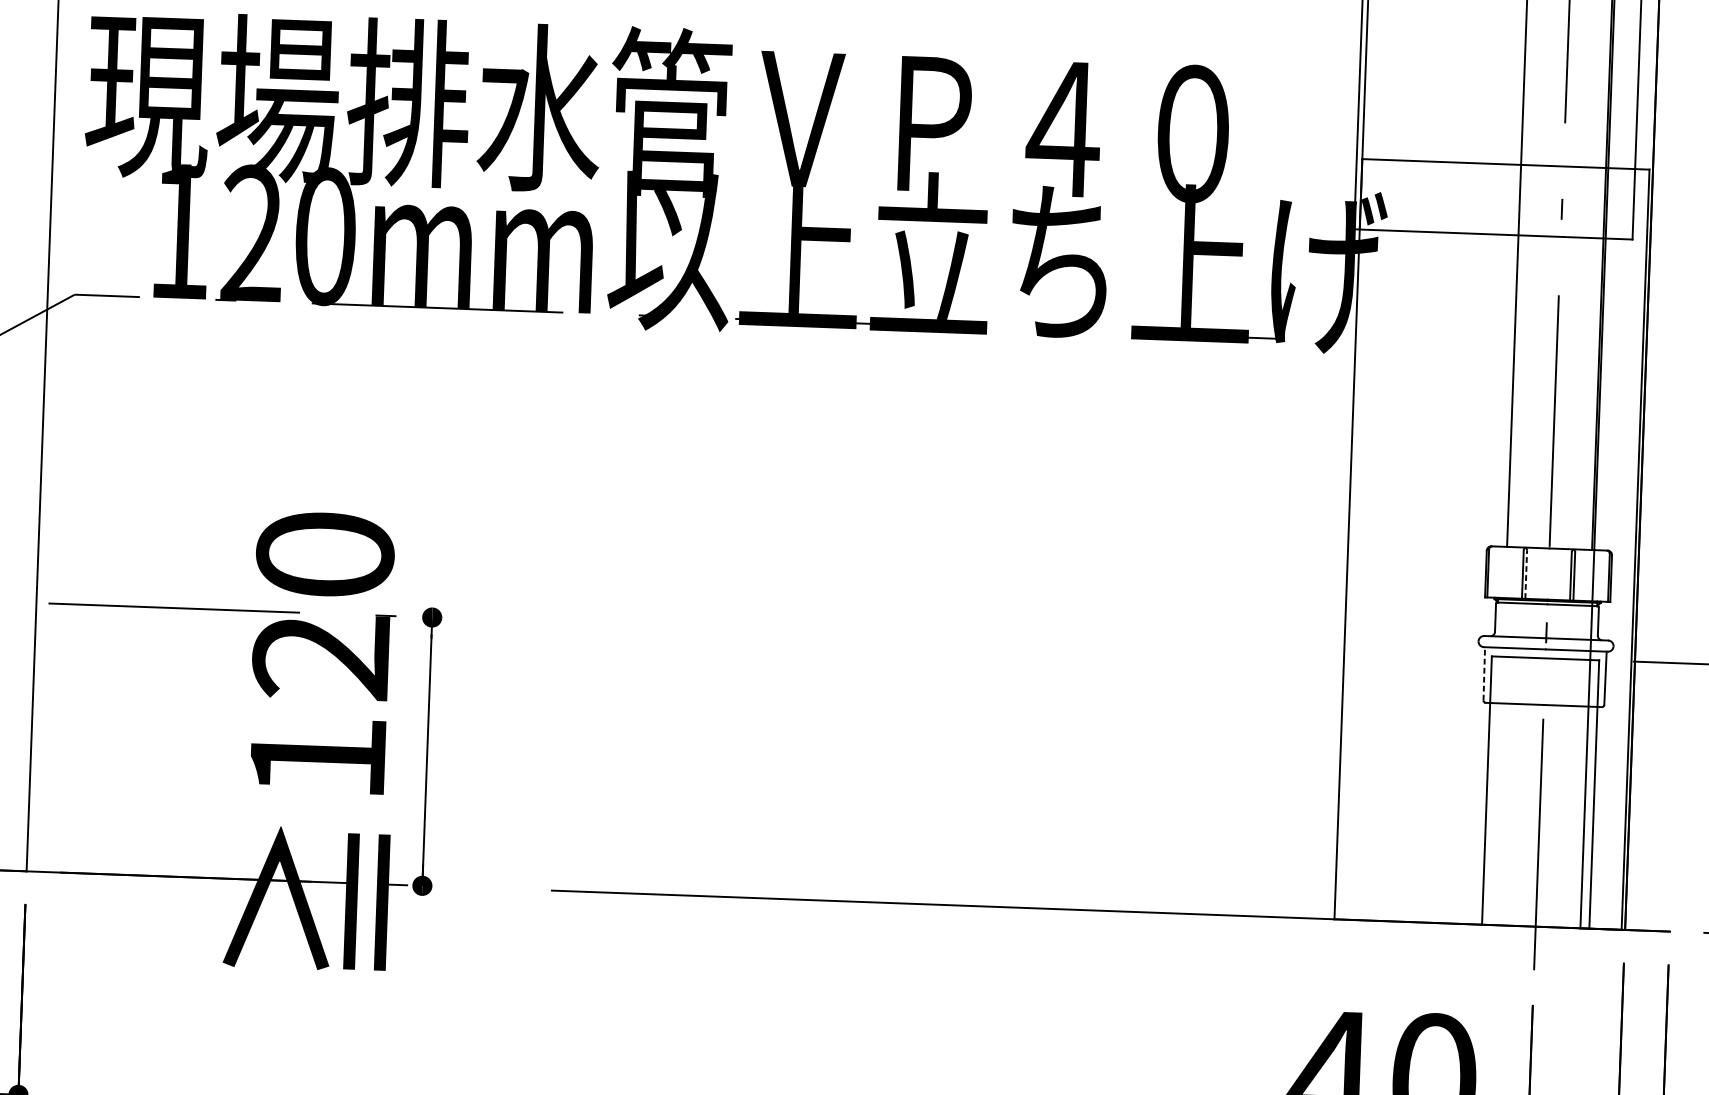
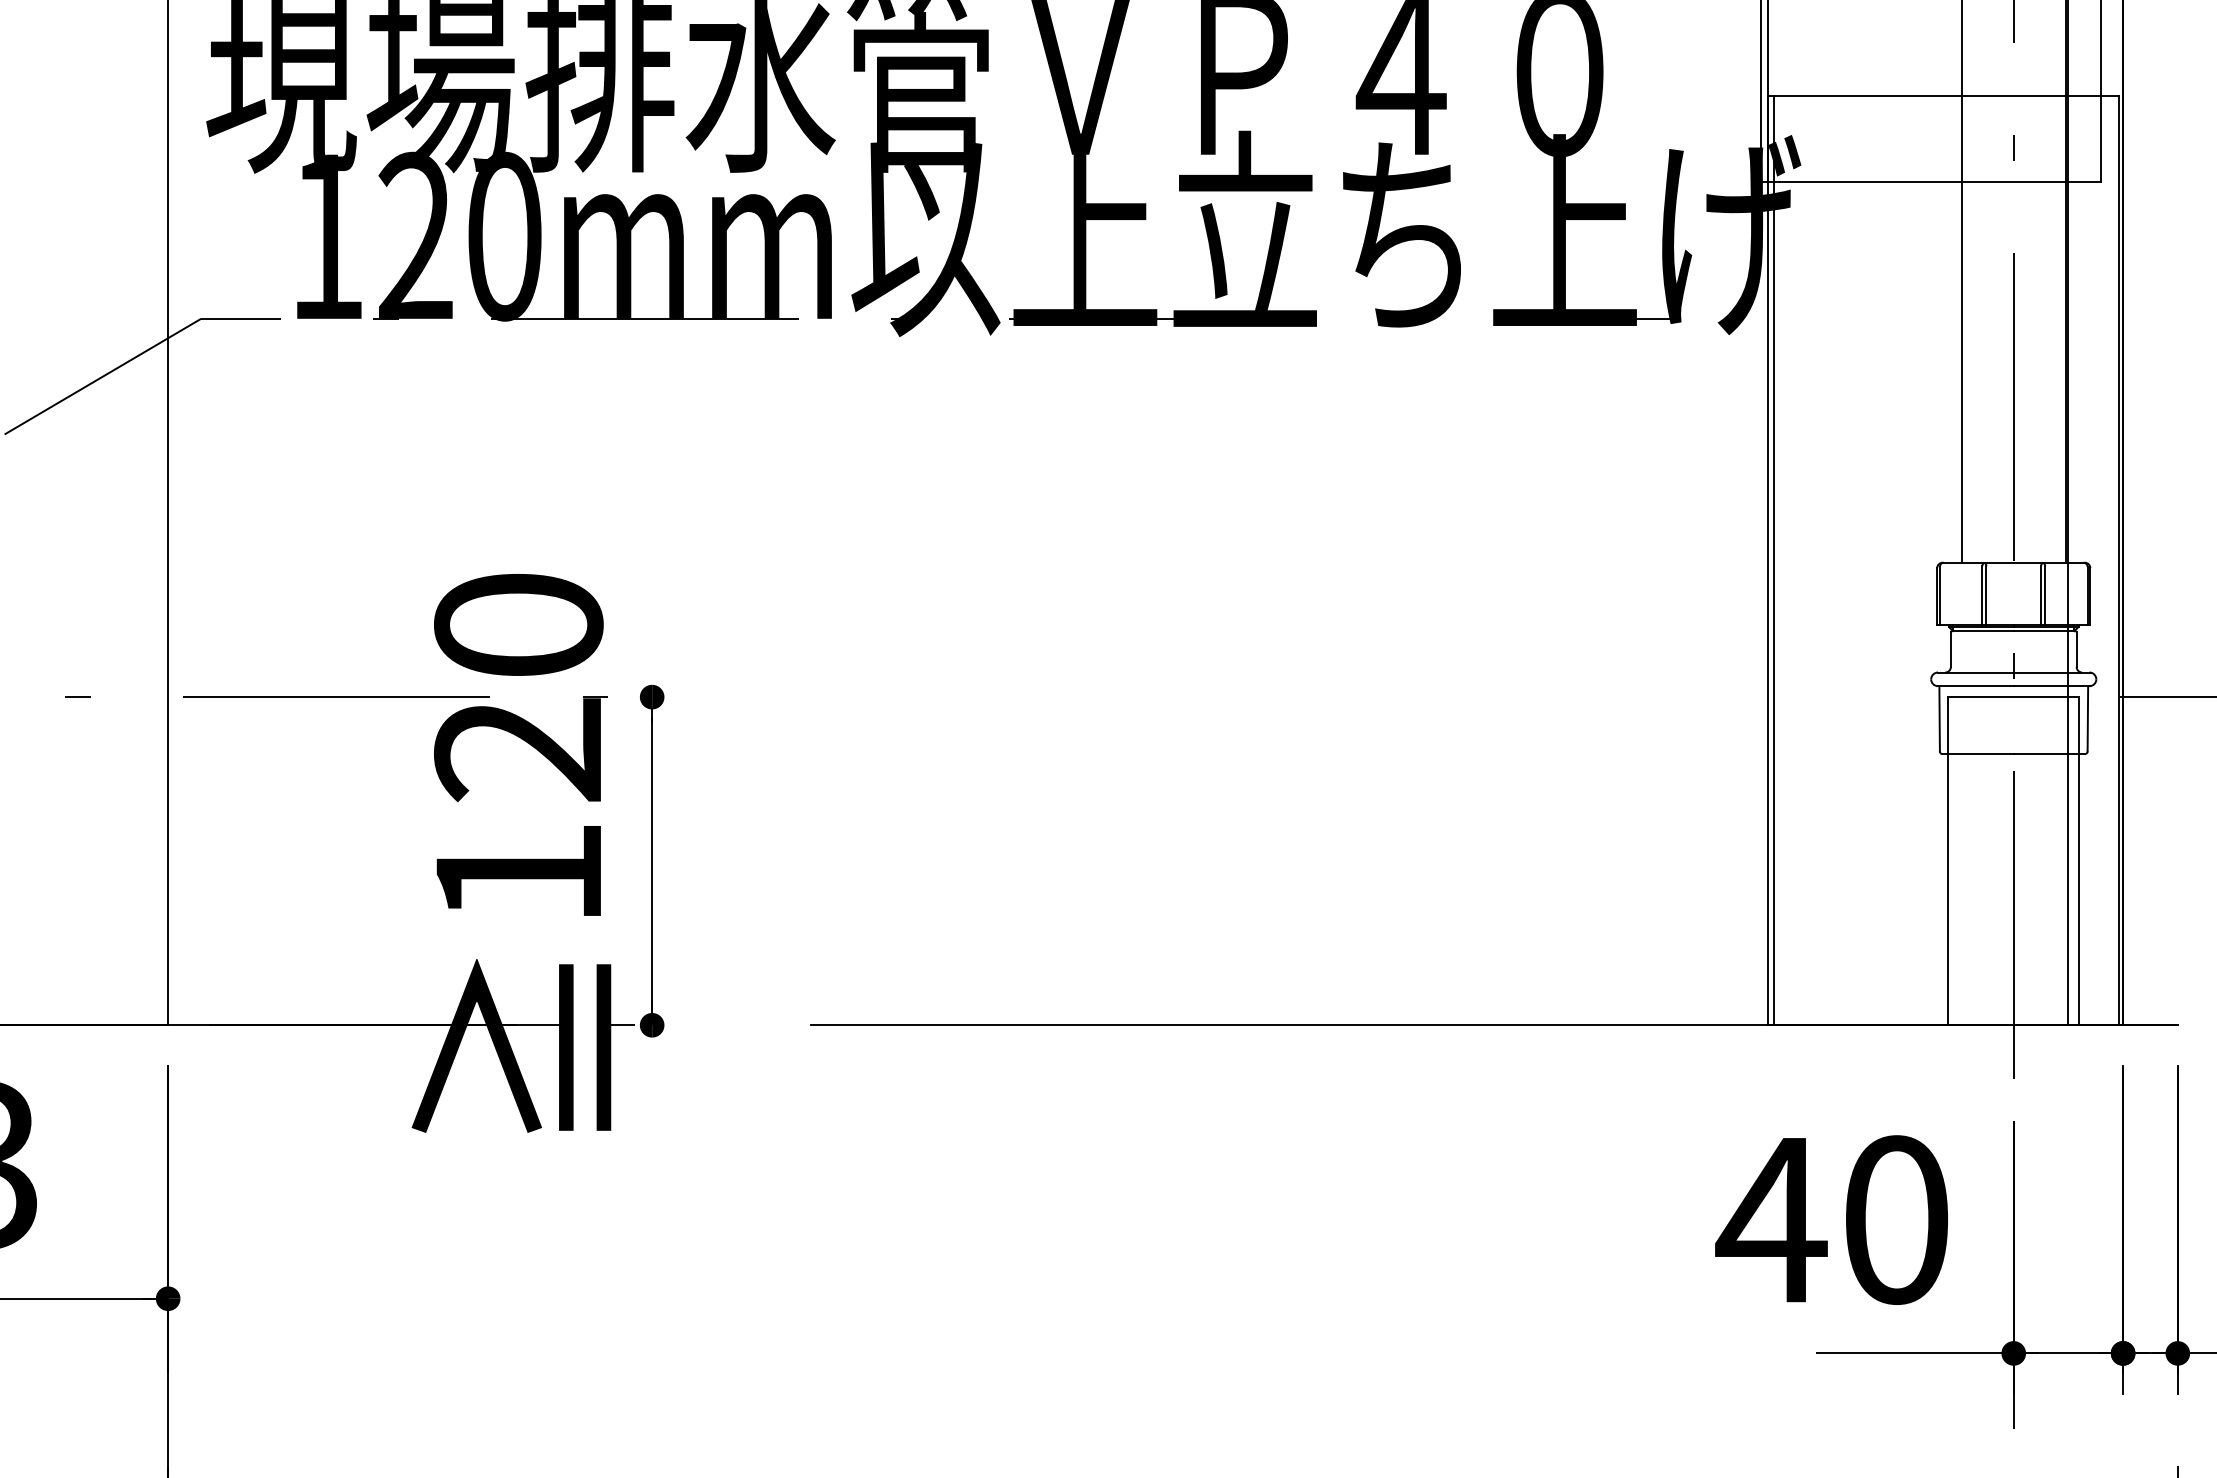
line: (1354, 539) -> (1774, 560), added
line: (1526, 574) -> (1986, 595), dashed -> solid
line: (1484, 673) -> (1939, 718), dashed -> solid

